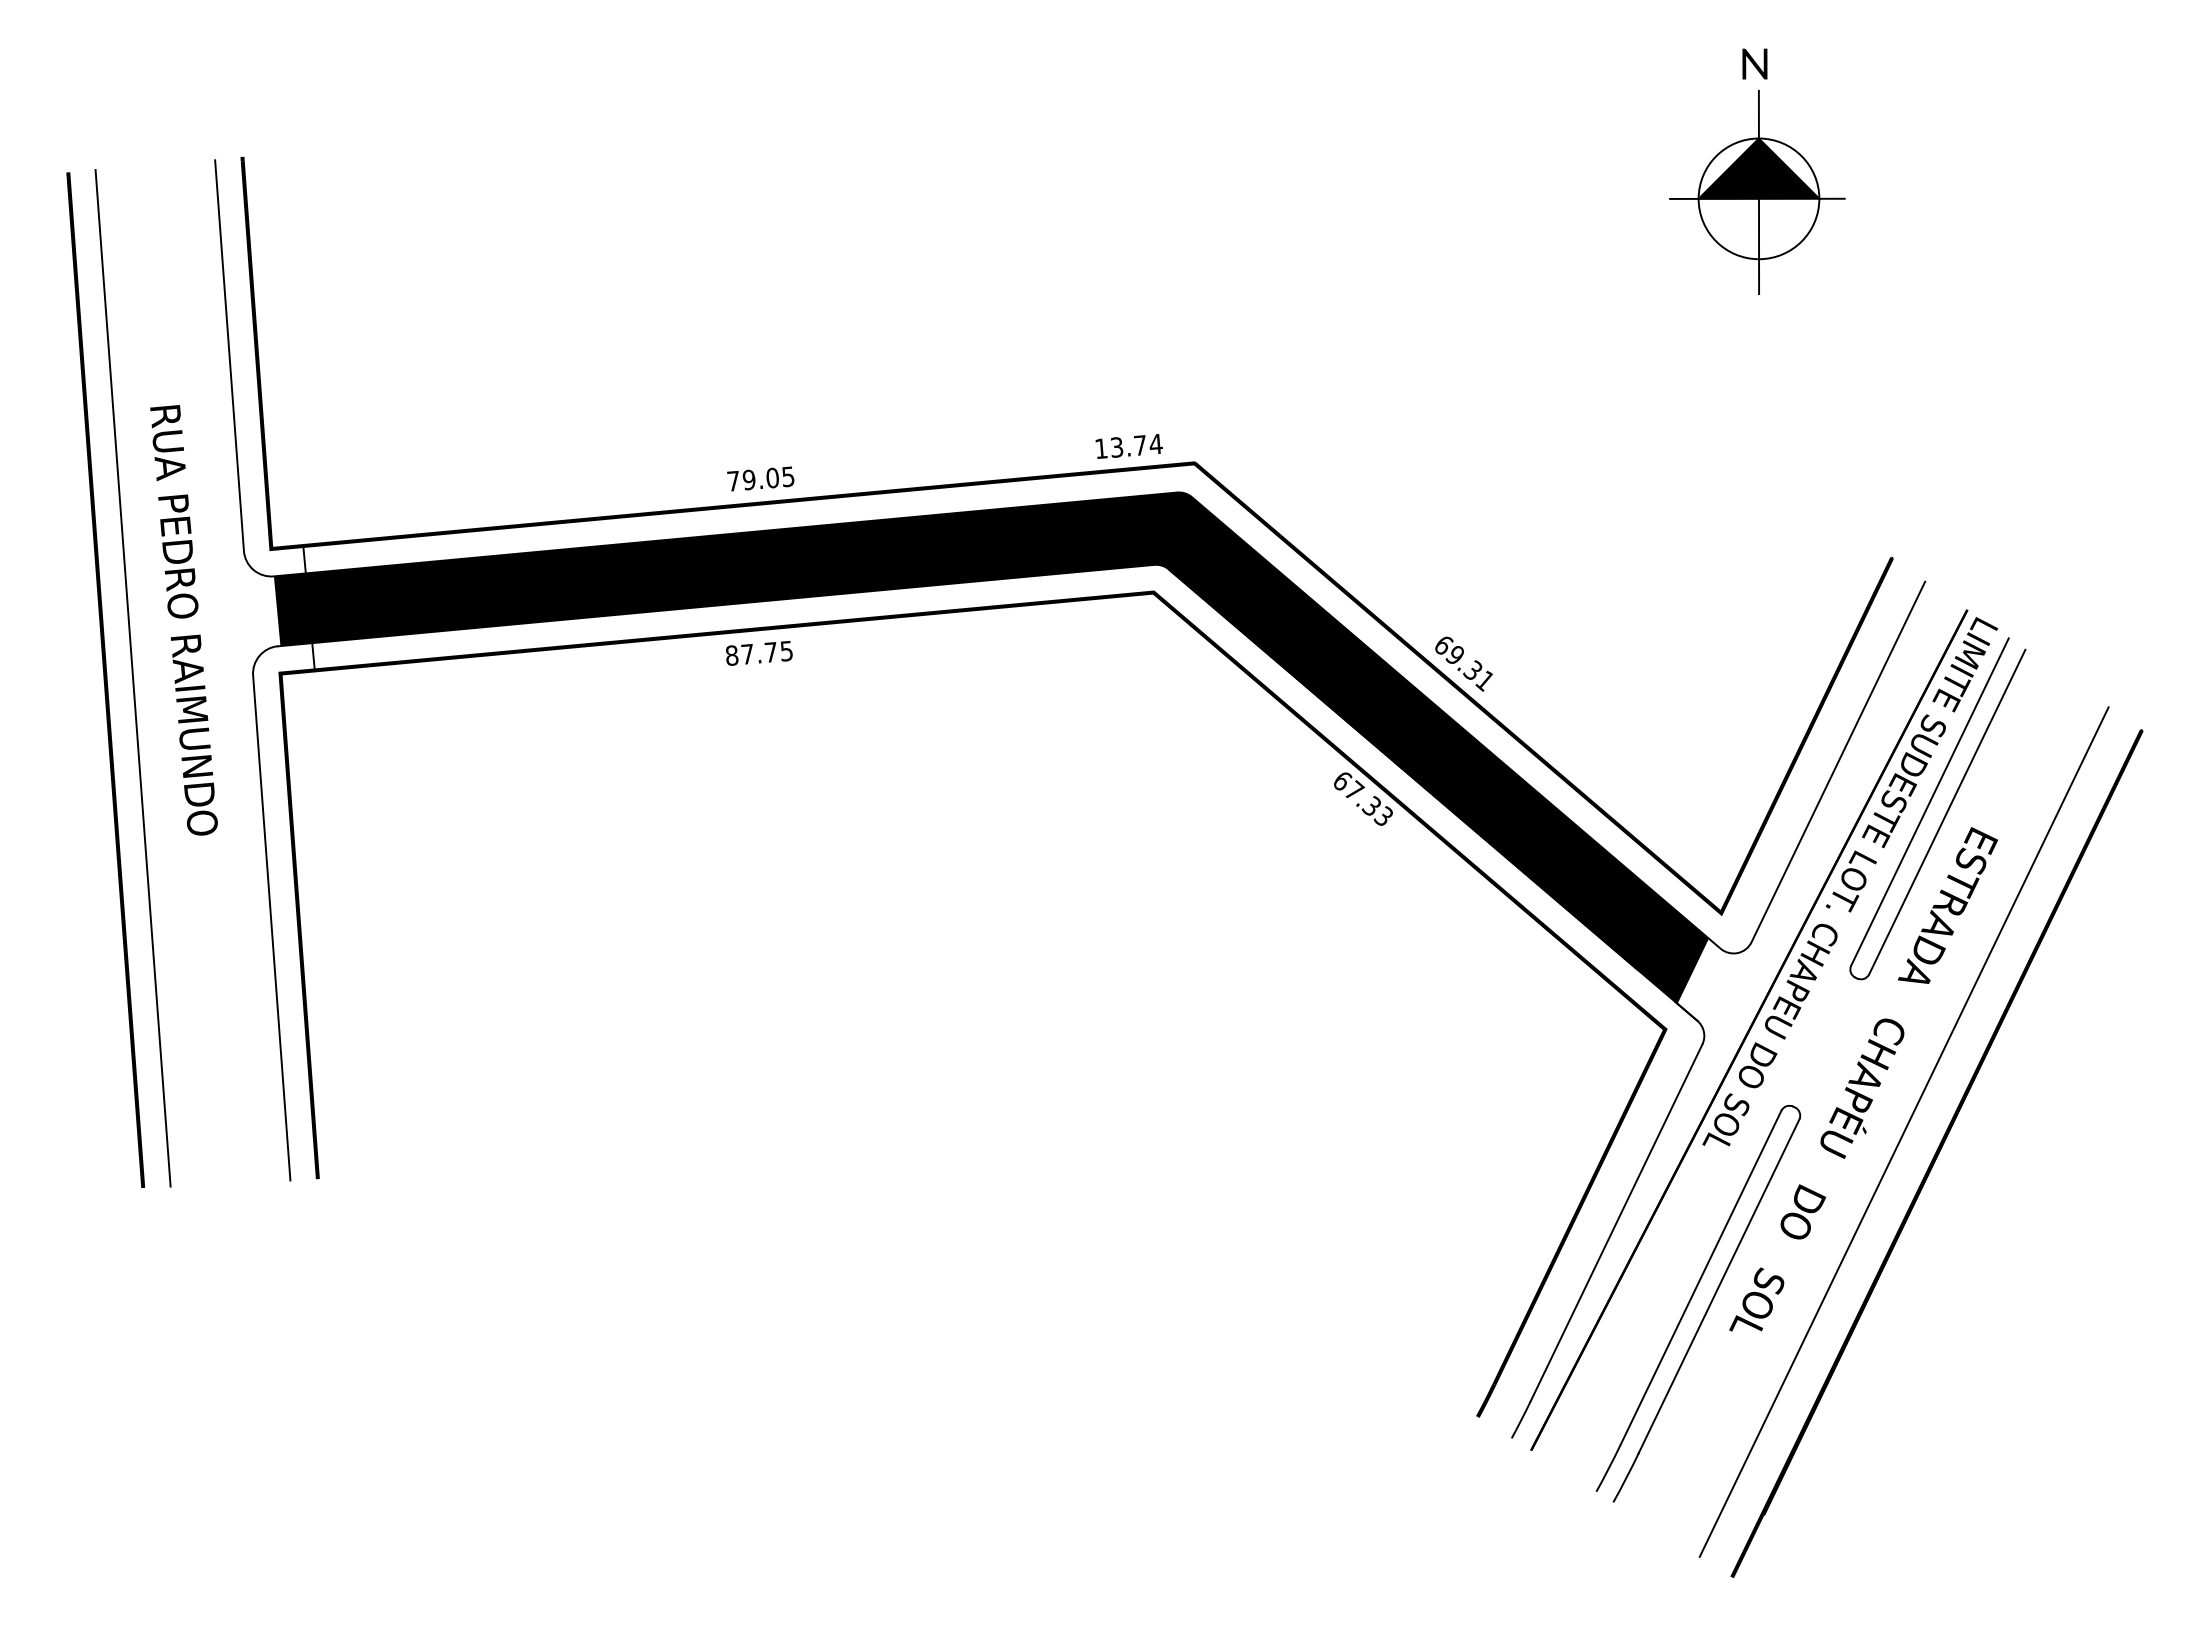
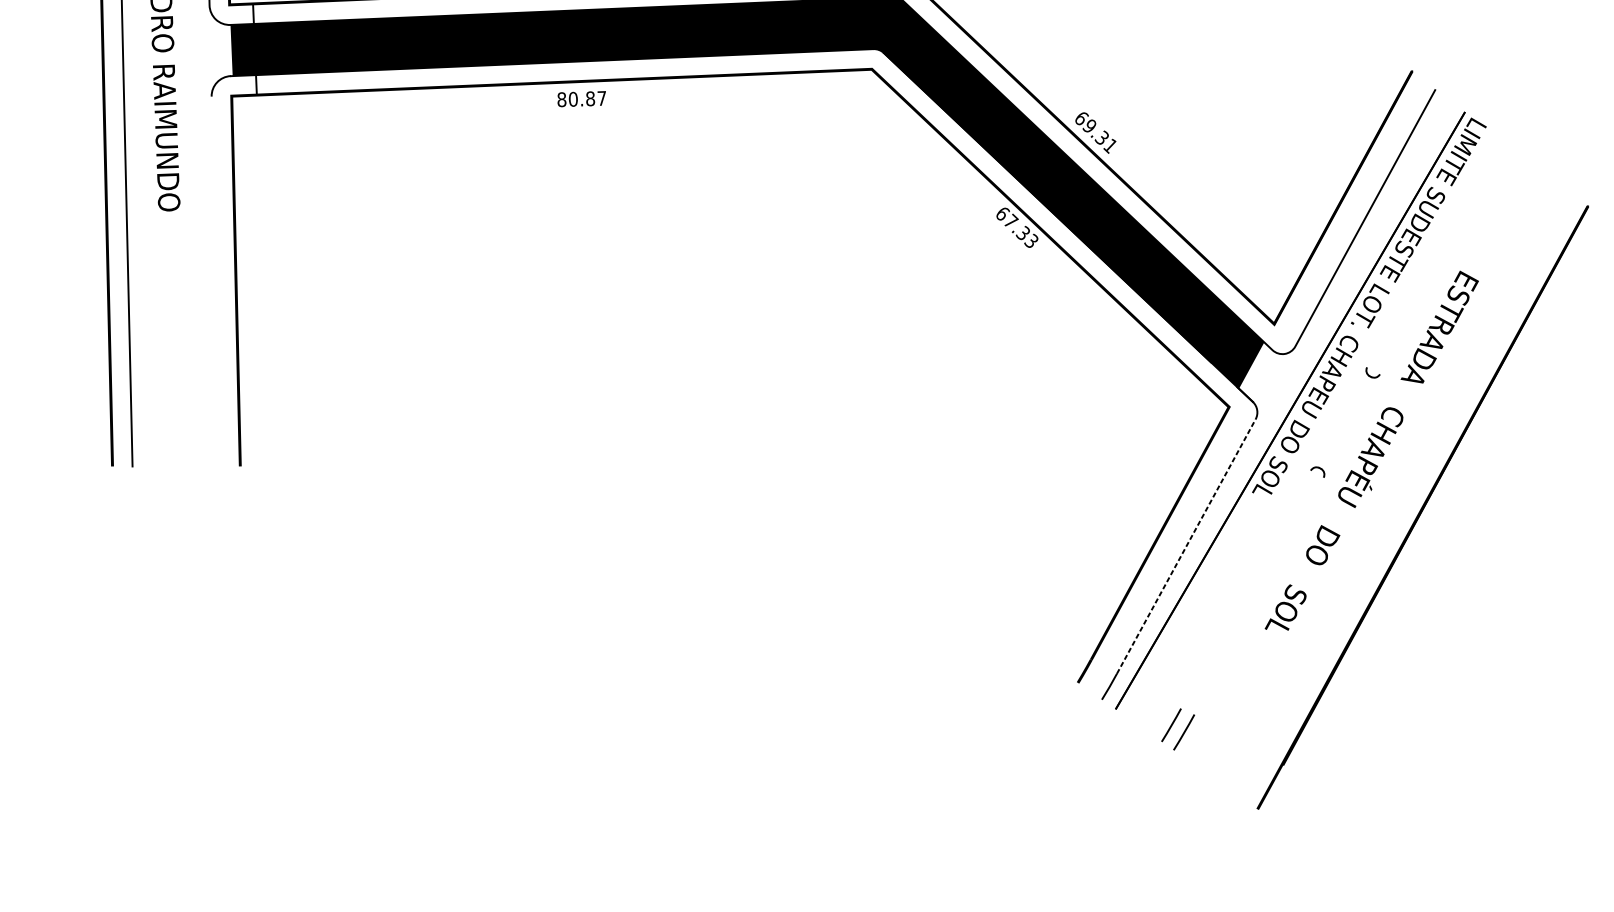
text: (766, 652) -> (587, 98), 87.75 -> 80.87
line: (1929, 801) -> (1430, 250), removed
line: (1947, 811) -> (1443, 258), removed
line: (271, 927) -> (215, 281), removed
line: (1903, 1131) -> (1399, 490), removed
line: (1616, 1222) -> (1186, 546), solid -> dashed
line: (1700, 1277) -> (1245, 589), removed
line: (1718, 1286) -> (1258, 596), removed

